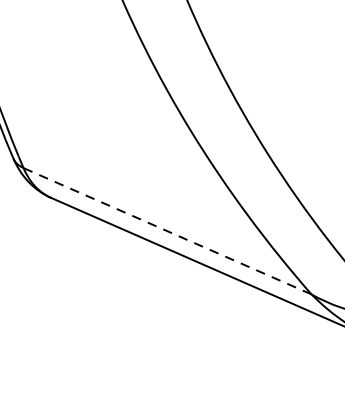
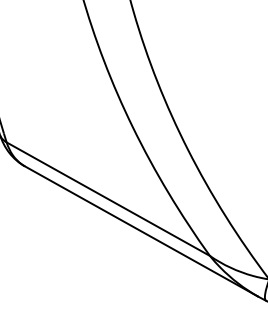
line: (166, 230) -> (107, 198), dashed -> solid

